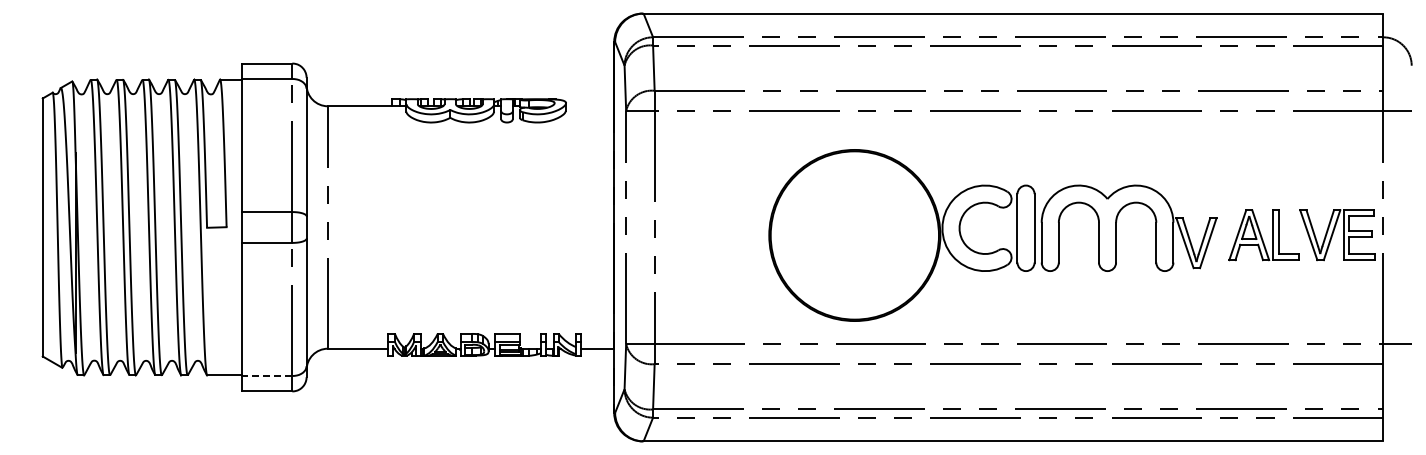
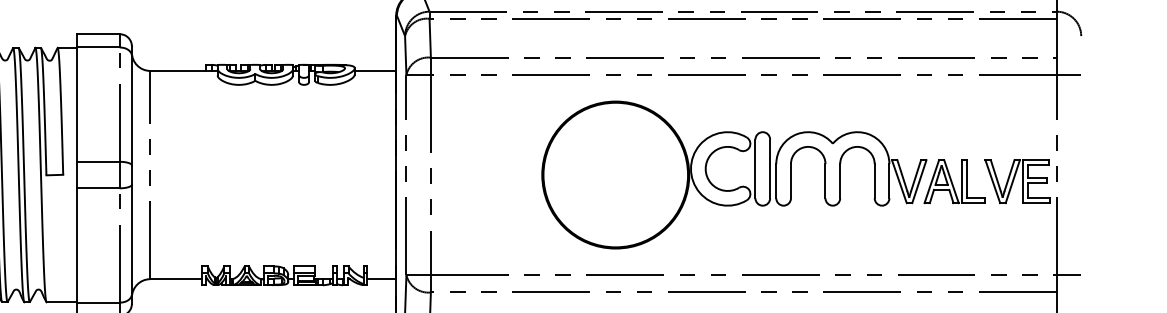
line: (590, 106) -> (375, 71), added
part: (999, 248) -> (740, 186), moved
line: (267, 376) -> (98, 303), dashed -> solid

